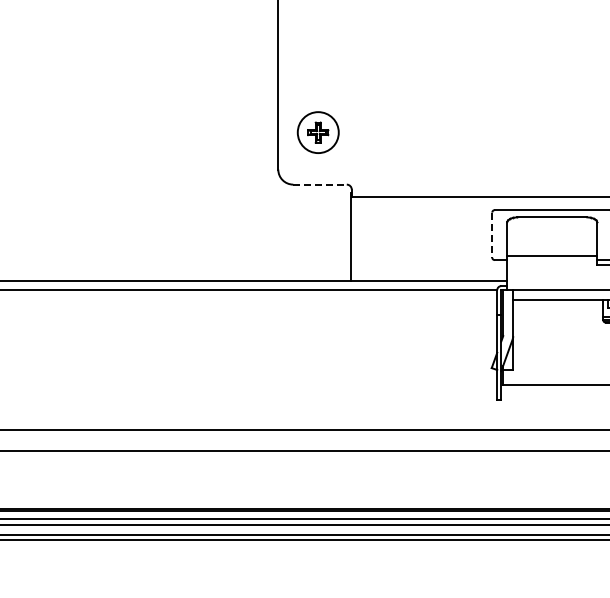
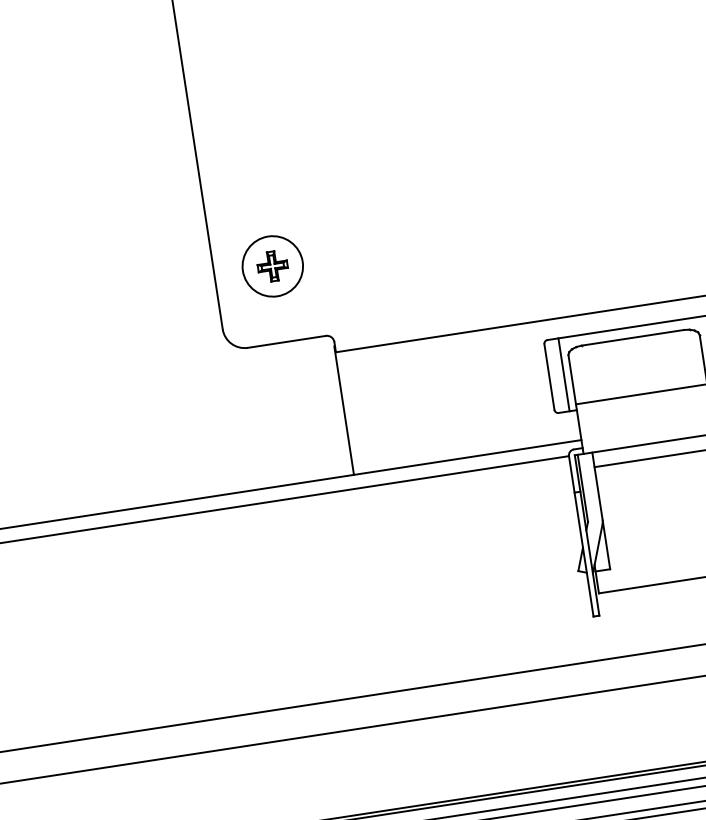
line: (320, 184) -> (287, 341), dashed -> solid
line: (492, 235) -> (549, 377), dashed -> solid
line: (502, 235) -> (564, 375), added

